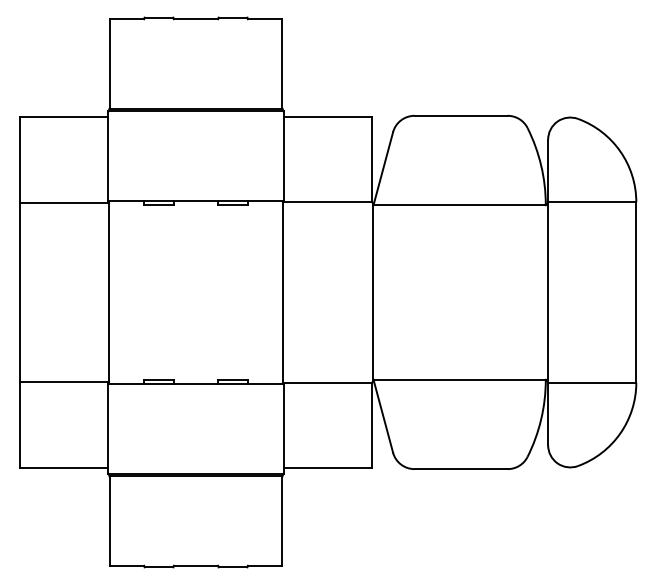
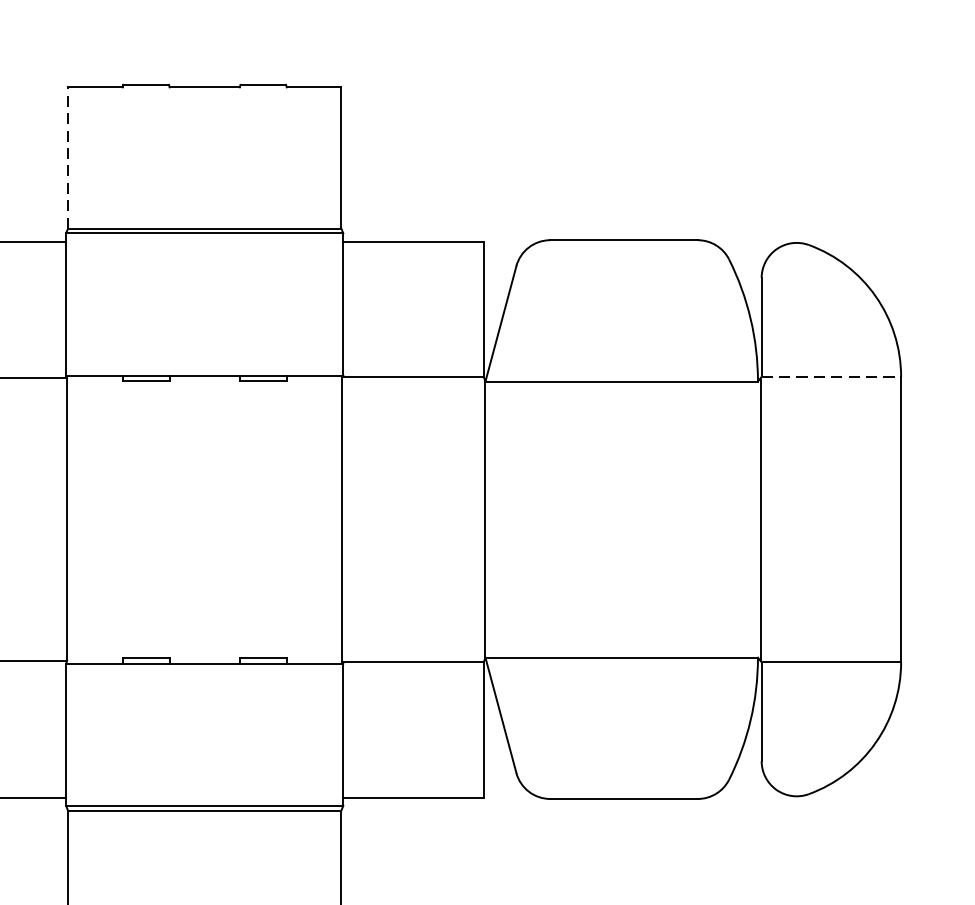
line: (109, 63) -> (67, 157), solid -> dashed
line: (592, 202) -> (831, 377), solid -> dashed

